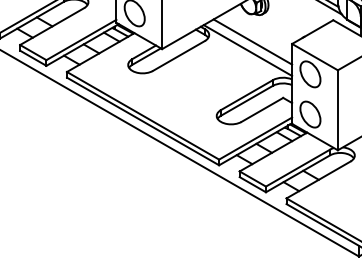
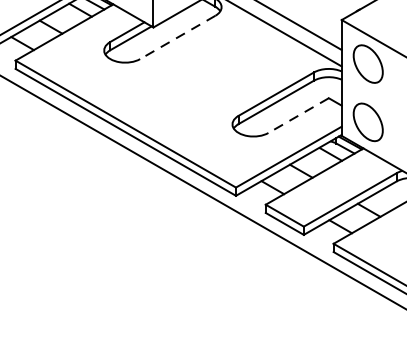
line: (178, 55) -> (177, 36), solid -> dashed
line: (261, 110) -> (297, 116), solid -> dashed

